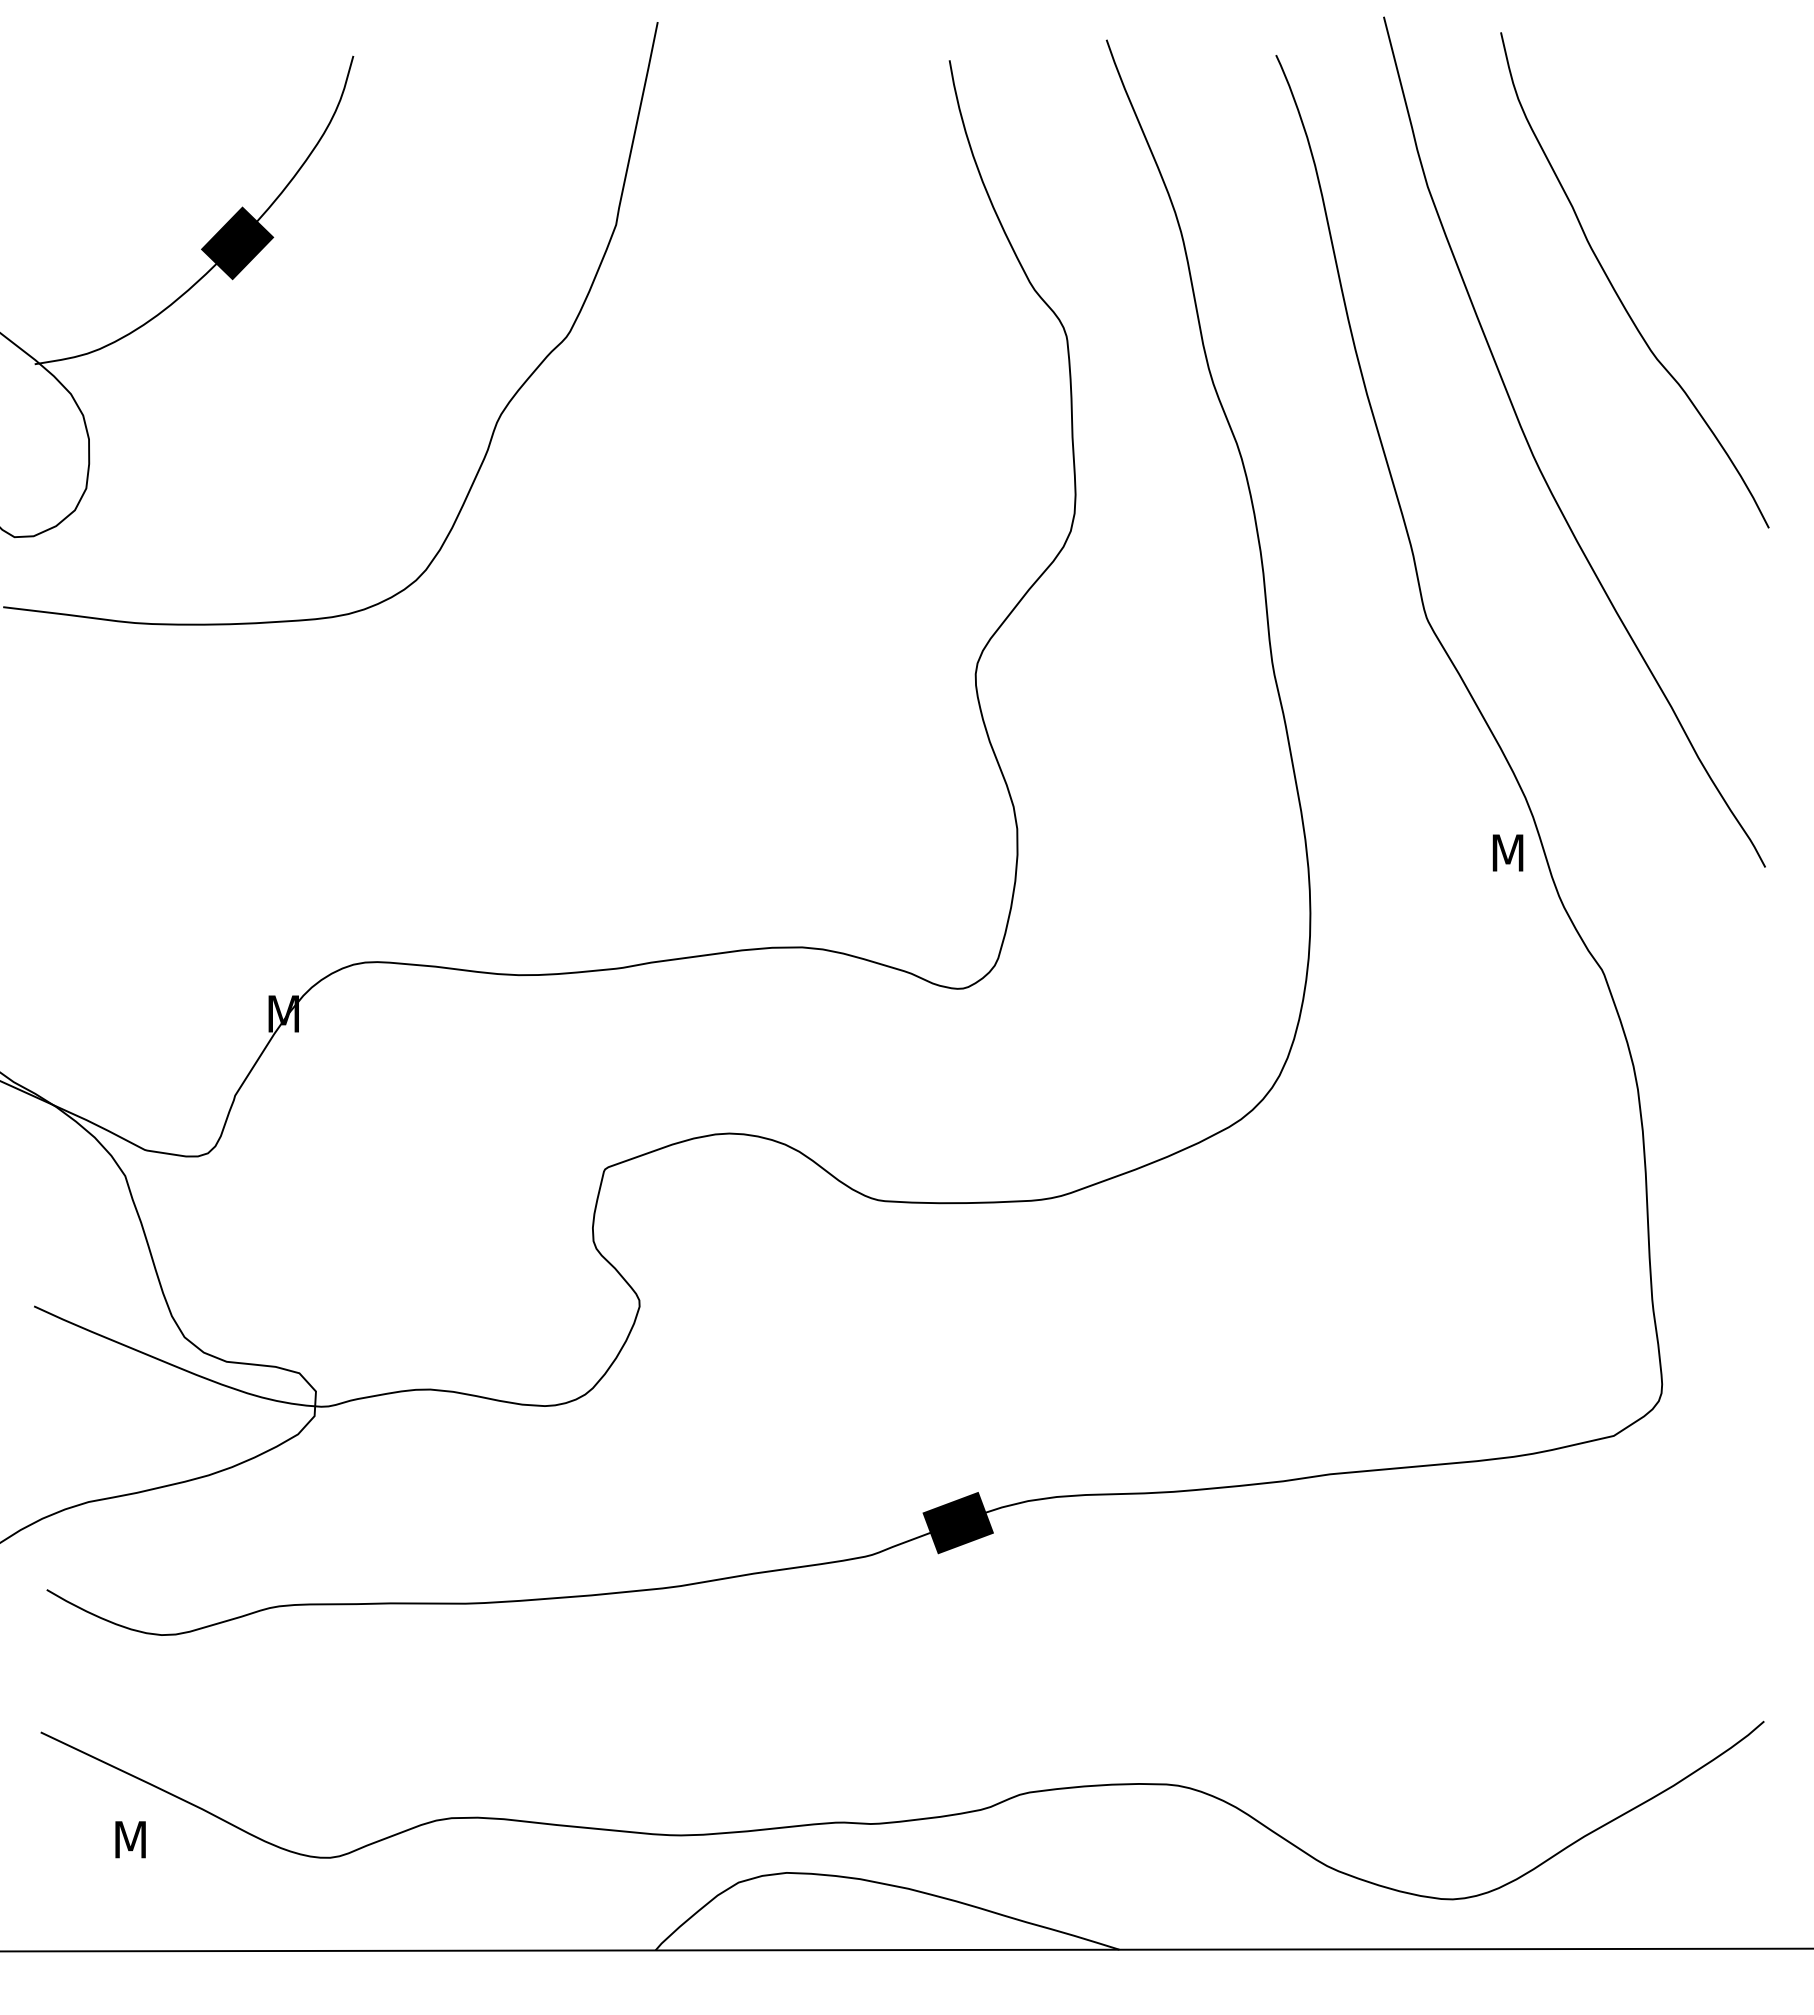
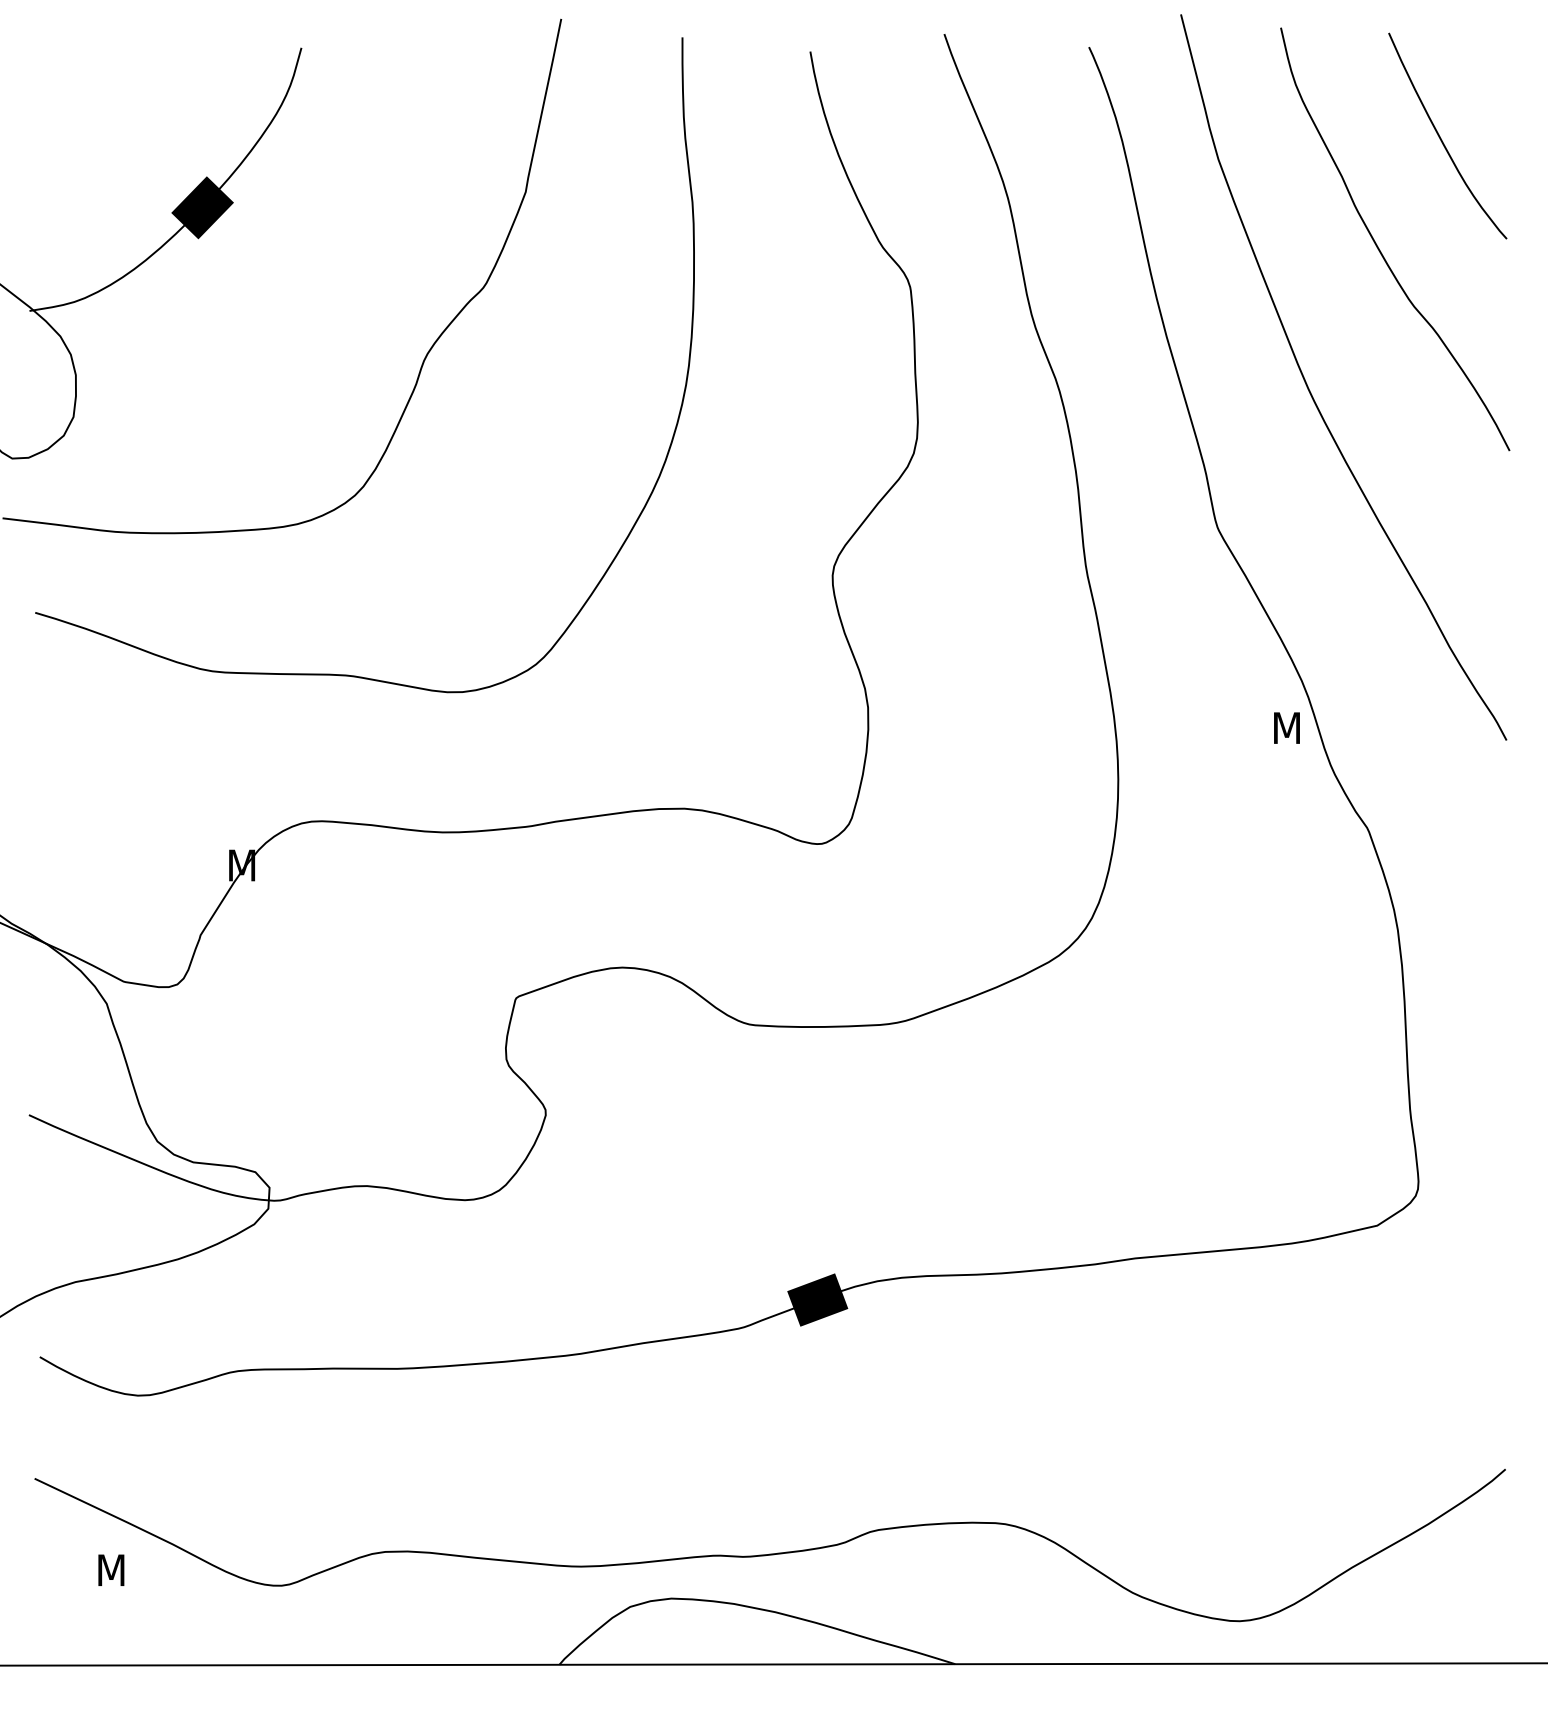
curve: (1690, 164) -> (1442, 140), added
curve: (395, 789) -> (337, 673), added

